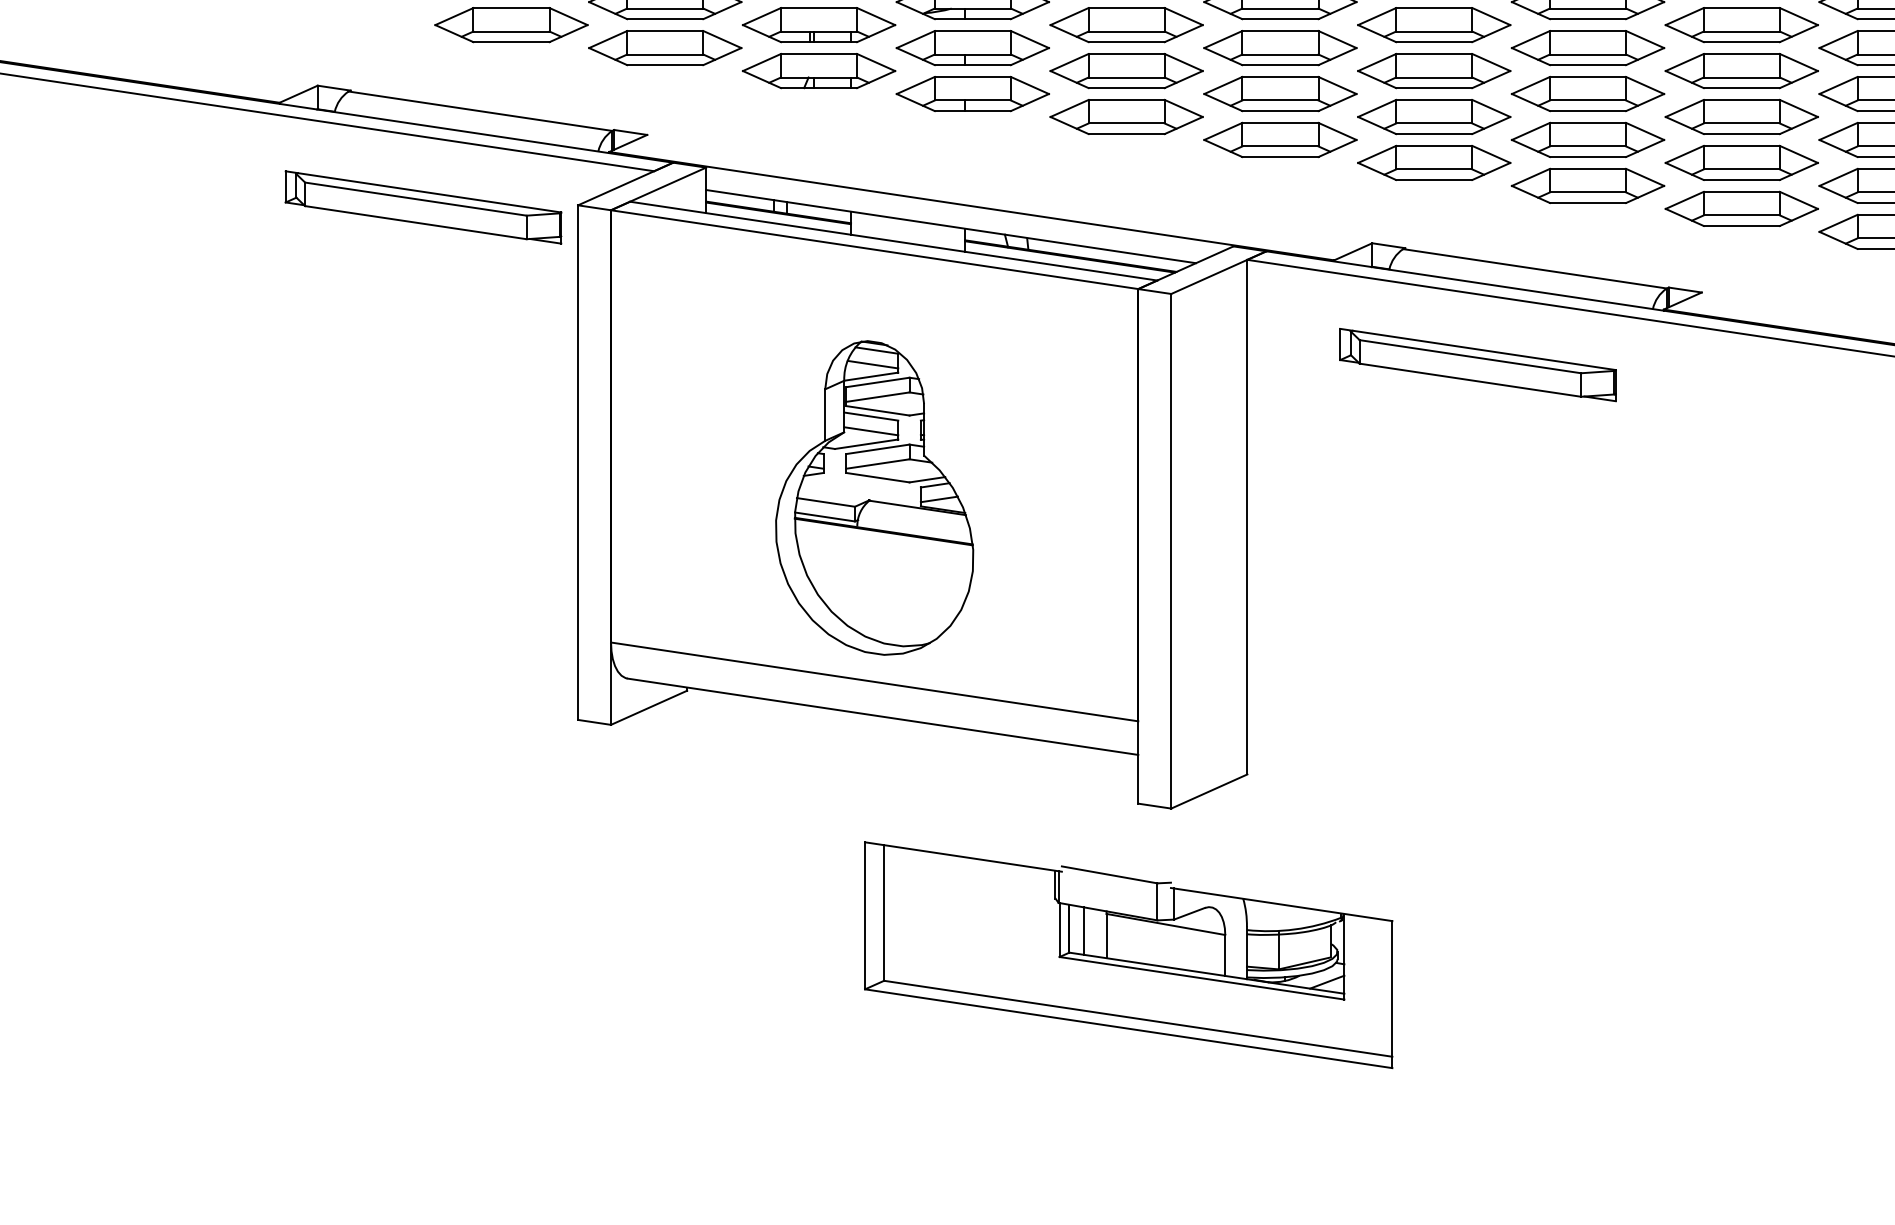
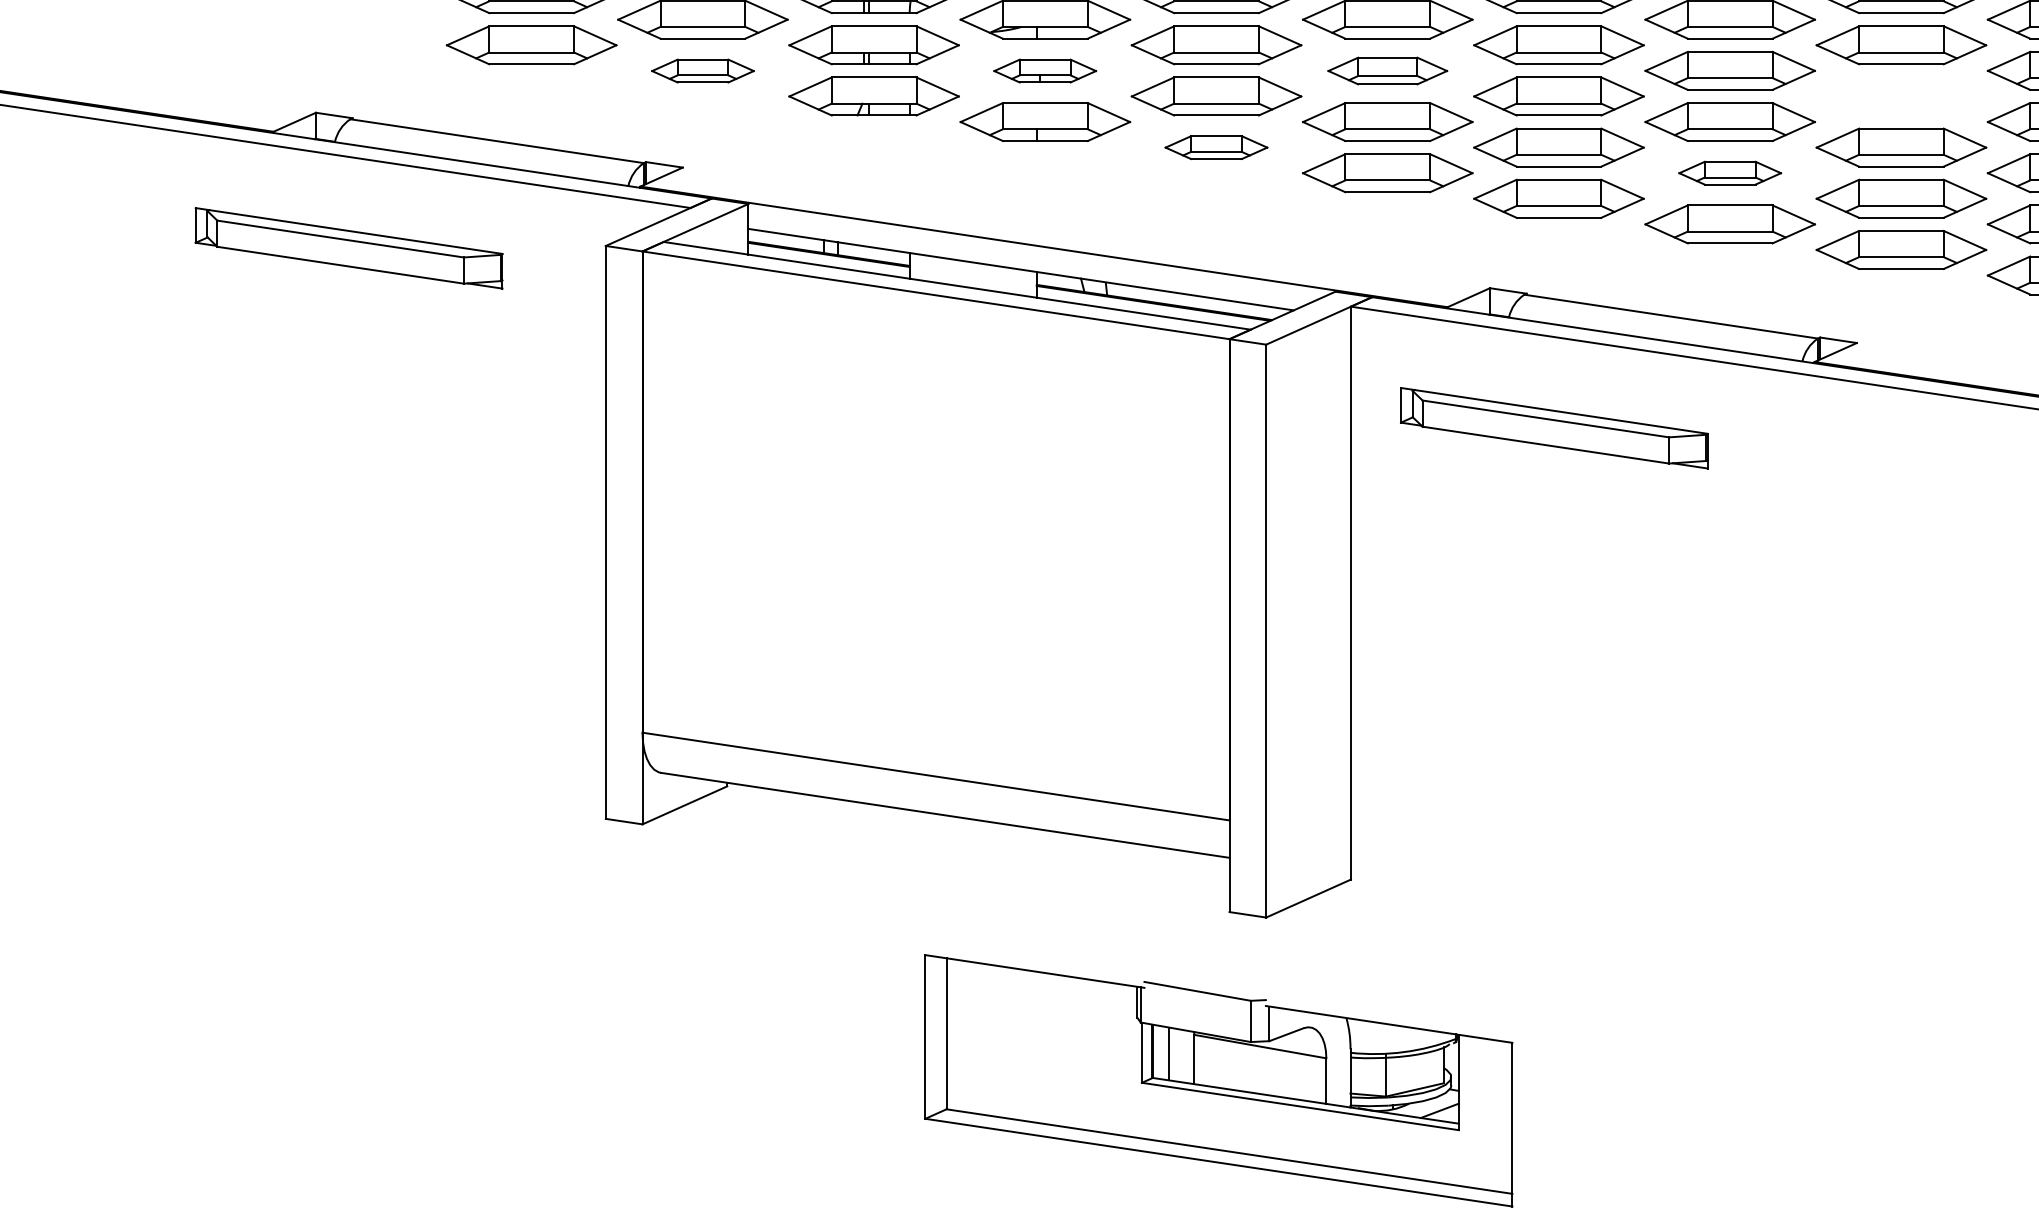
part: (665, 48) -> (703, 71), size x0.6
part: (972, 48) -> (1044, 71), size x0.6
part: (1280, 48) -> (1387, 71), size x0.7
part: (1741, 71) -> (1901, 96), removed
part: (1126, 116) -> (1216, 147), size x0.6
part: (1587, 139) -> (1729, 172), size x0.6
part: (423, 207) -> (349, 248), moved
part: (1477, 365) -> (1553, 428), moved
part: (874, 497) -> (935, 571), removed

